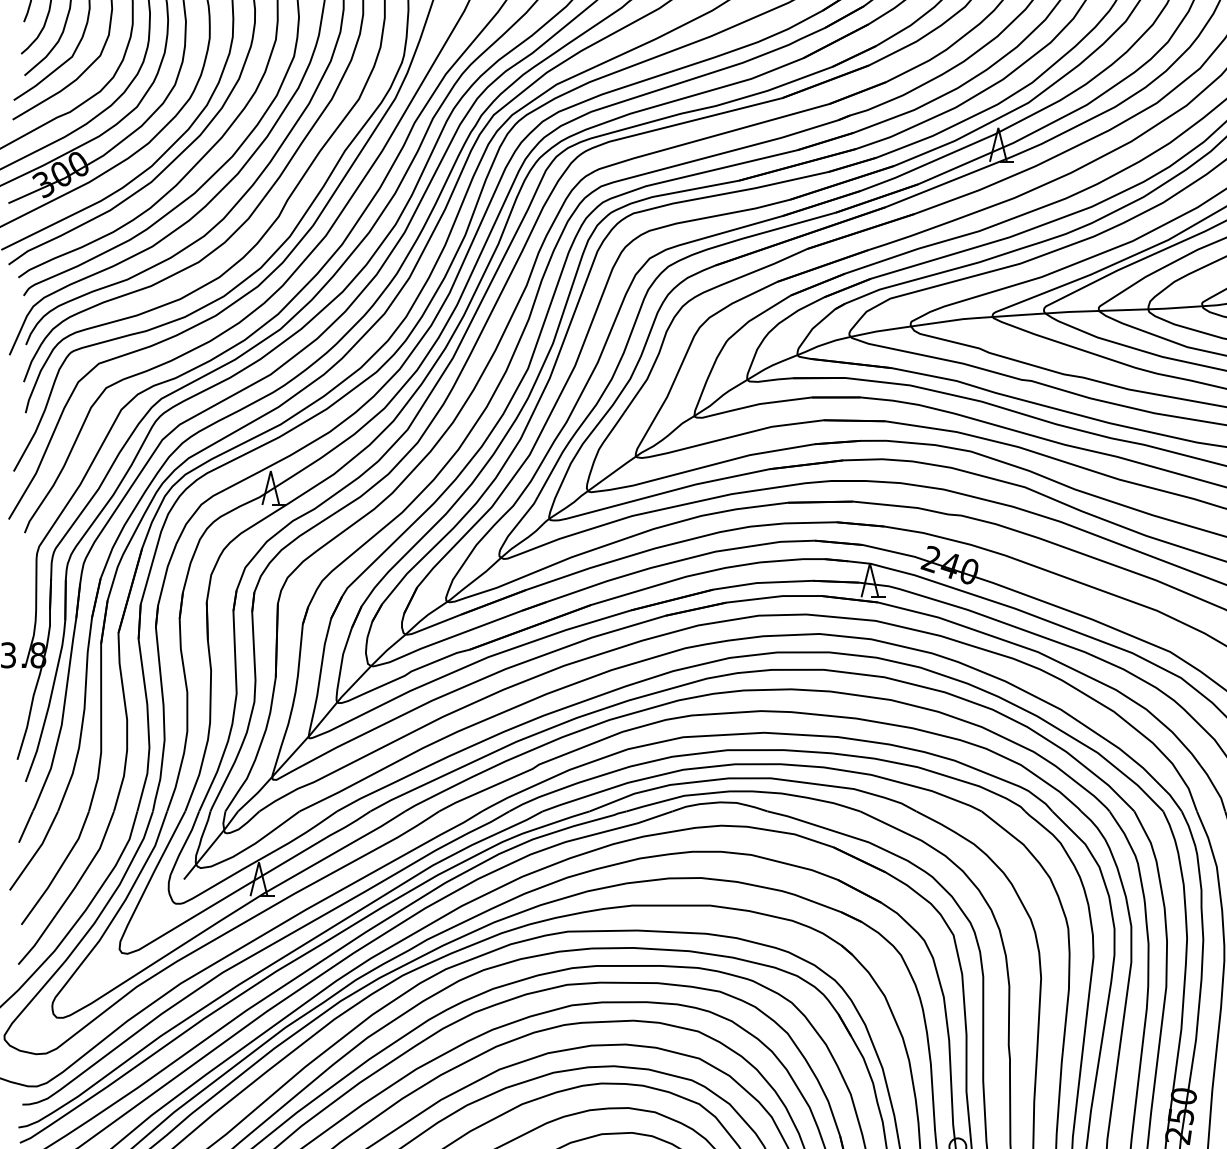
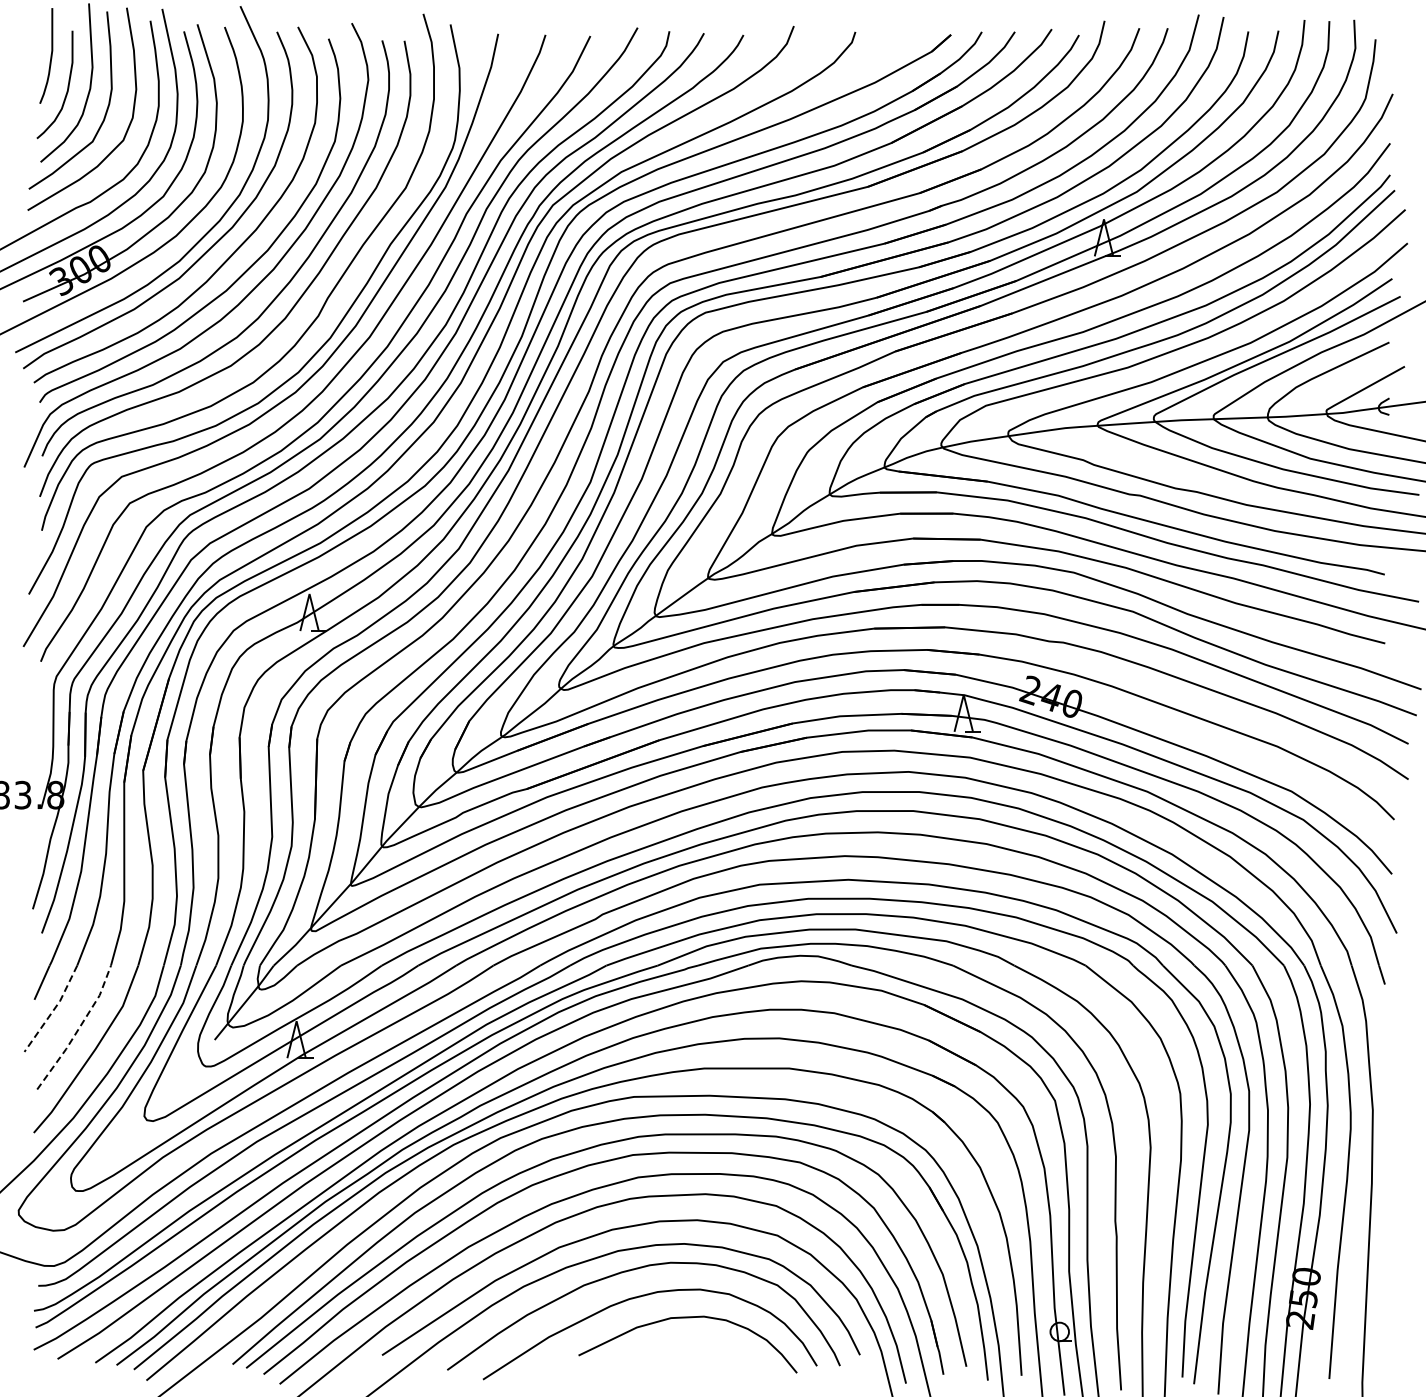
line: (36, 851) -> (53, 1009), solid -> dashed
line: (59, 869) -> (78, 1029), solid -> dashed

